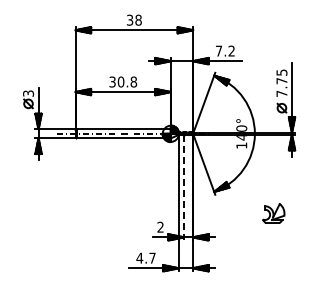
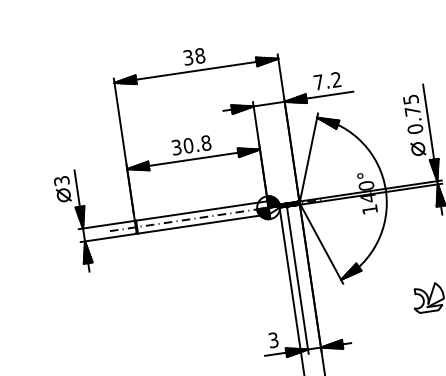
text: (281, 93) -> (414, 128), 7.75 -> 0.75
line: (183, 187) -> (297, 280), dashed -> solid
text: (160, 227) -> (273, 340), 2 -> 3

